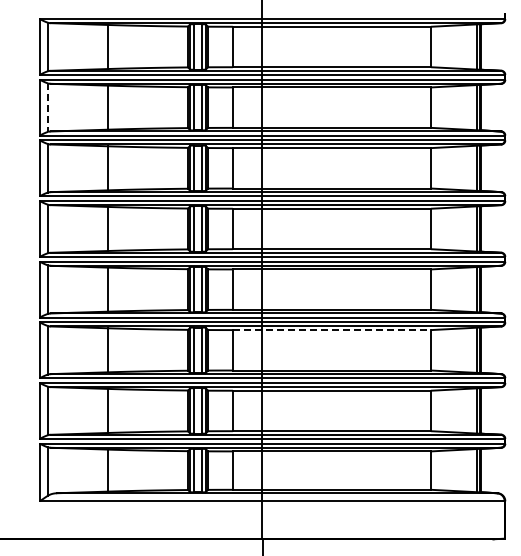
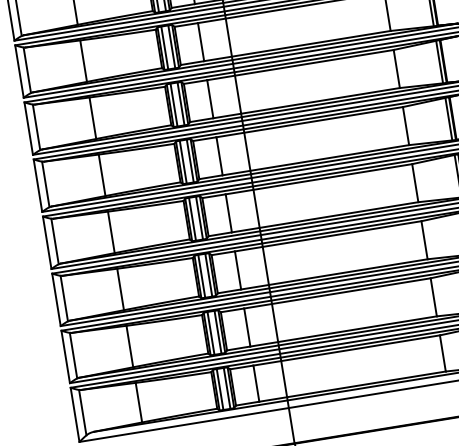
line: (48, 108) -> (27, 71), dashed -> solid
line: (332, 330) -> (328, 236), dashed -> solid

